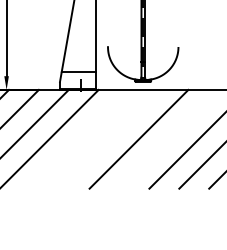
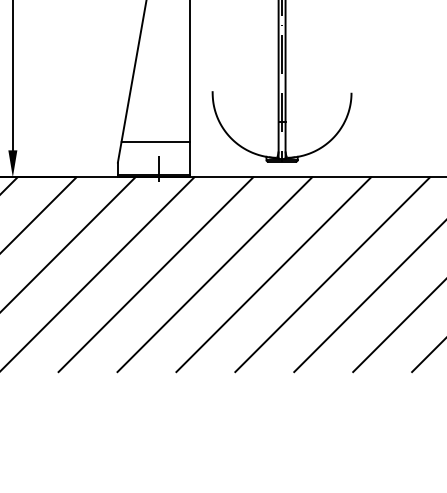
line: (78, 138) -> (154, 273), added
line: (108, 138) -> (213, 273), added
line: (168, 138) -> (331, 273), added

